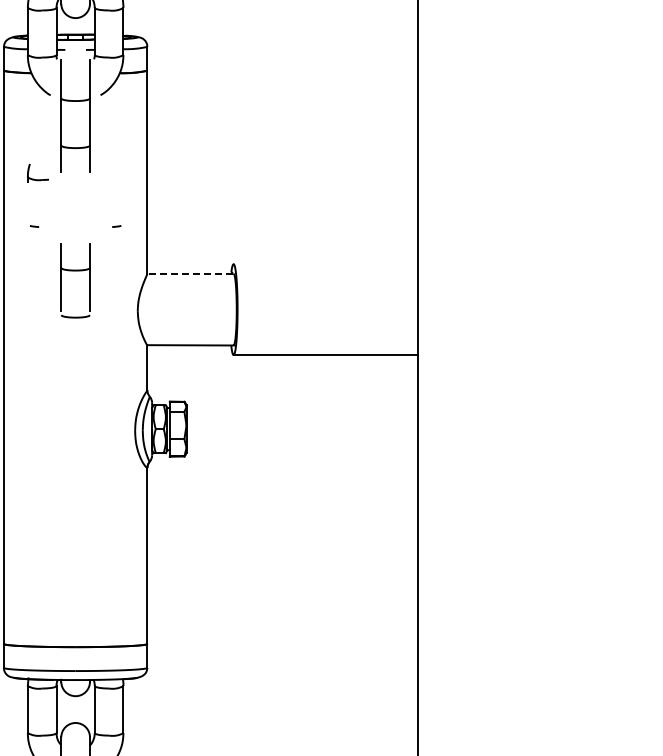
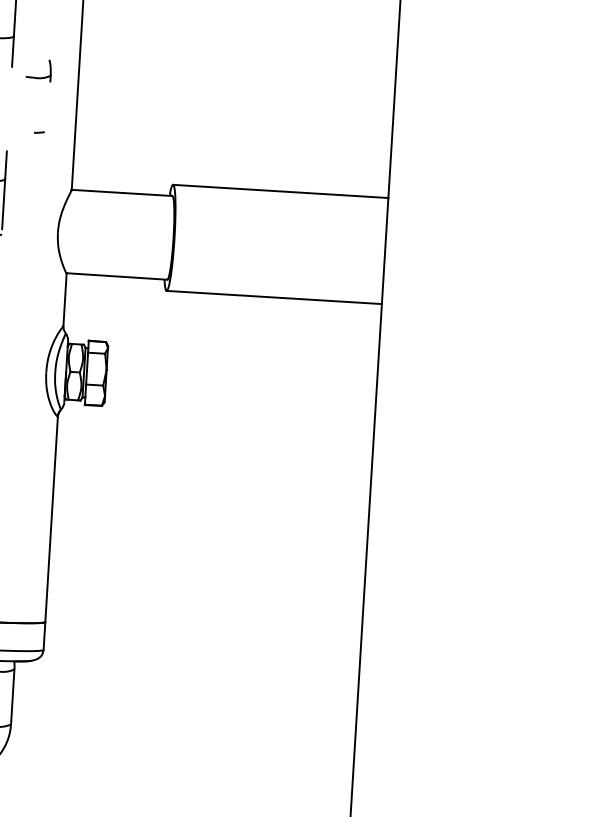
part: (113, 179) -> (38, 77), added
line: (325, 264) -> (280, 191), added
line: (189, 273) -> (120, 192), dashed -> solid

